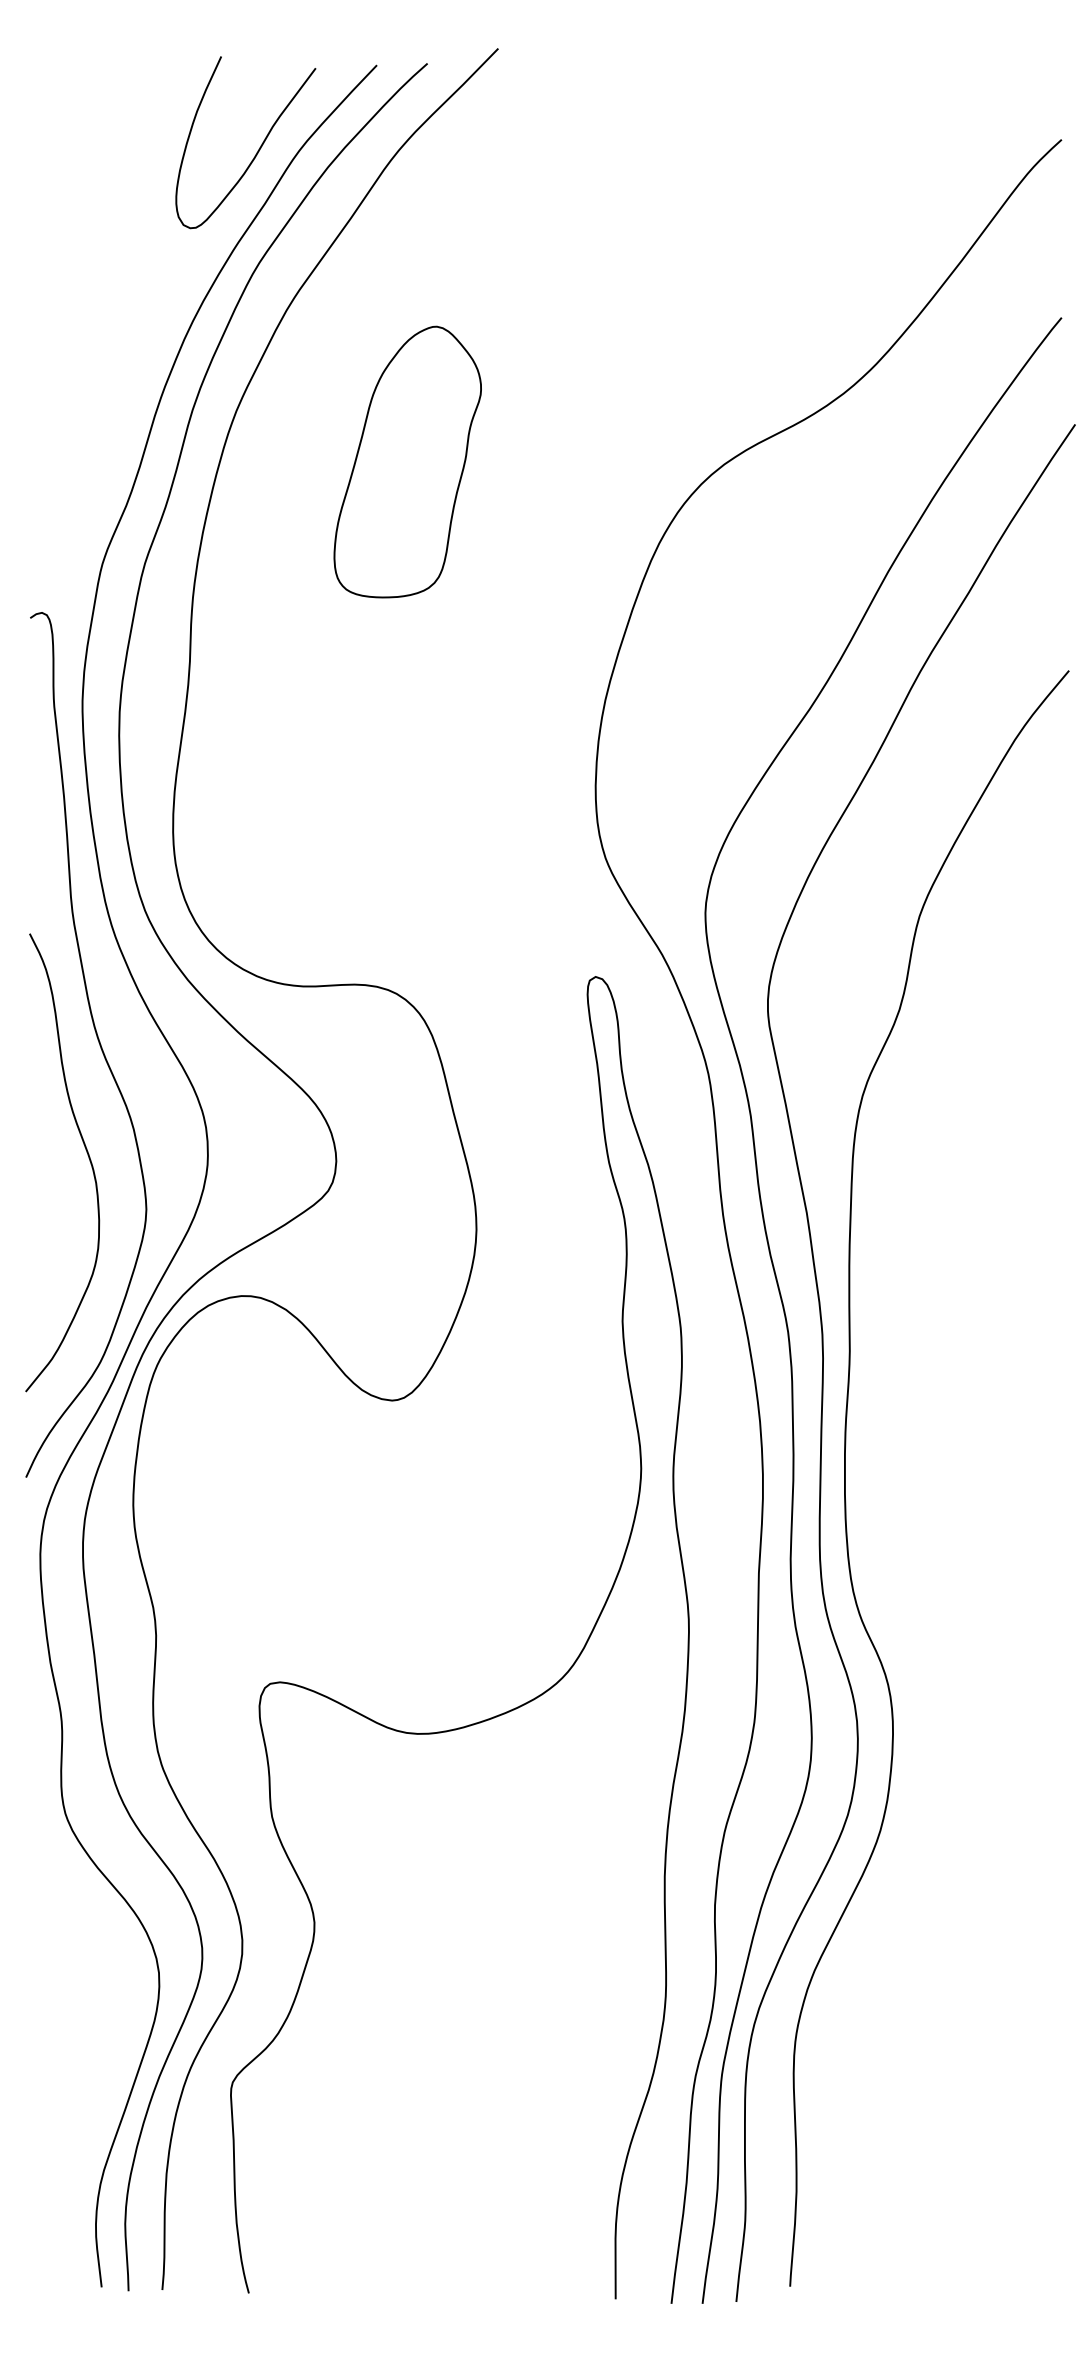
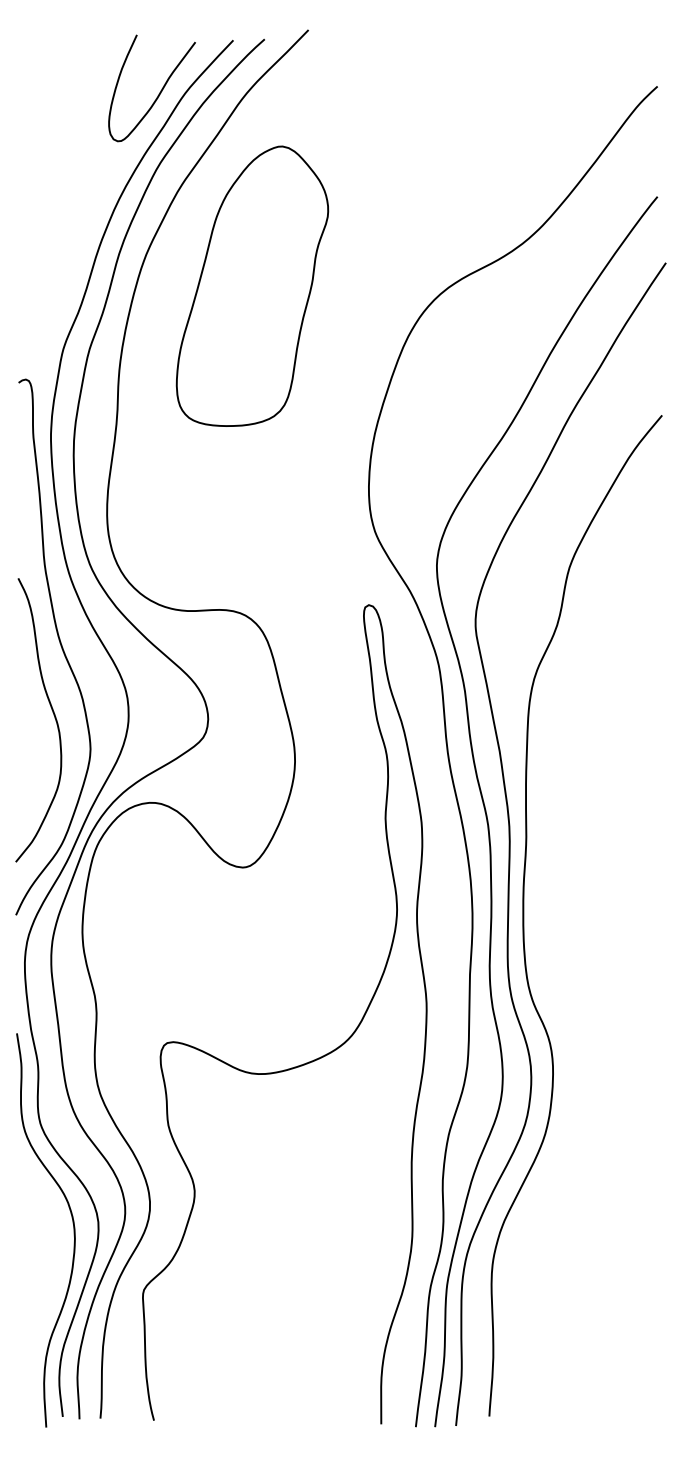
part: (407, 460) -> (252, 285), size x1.67
curve: (117, 1975) -> (72, 1223), added

